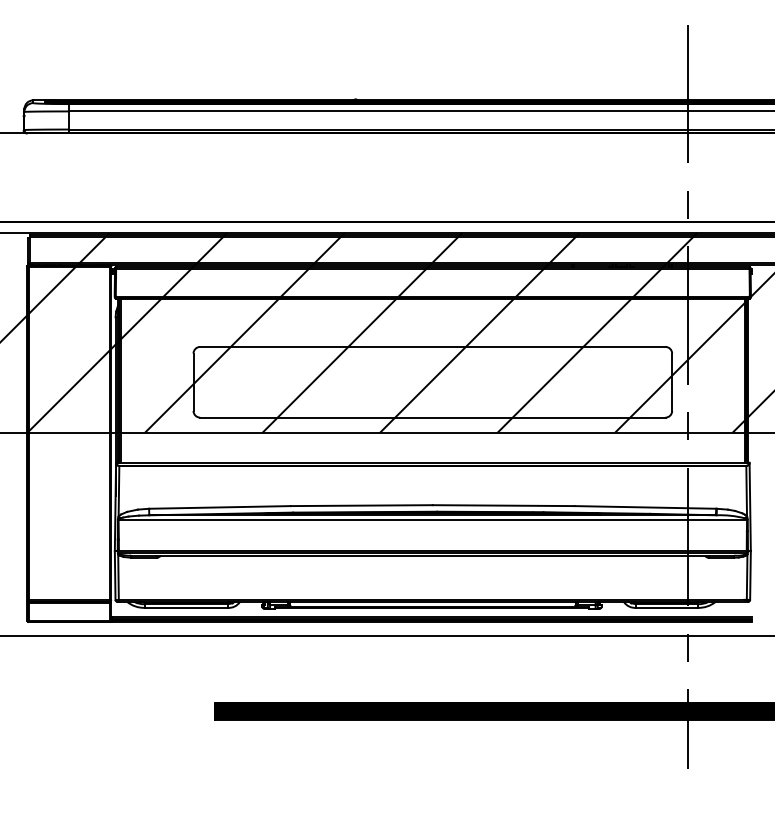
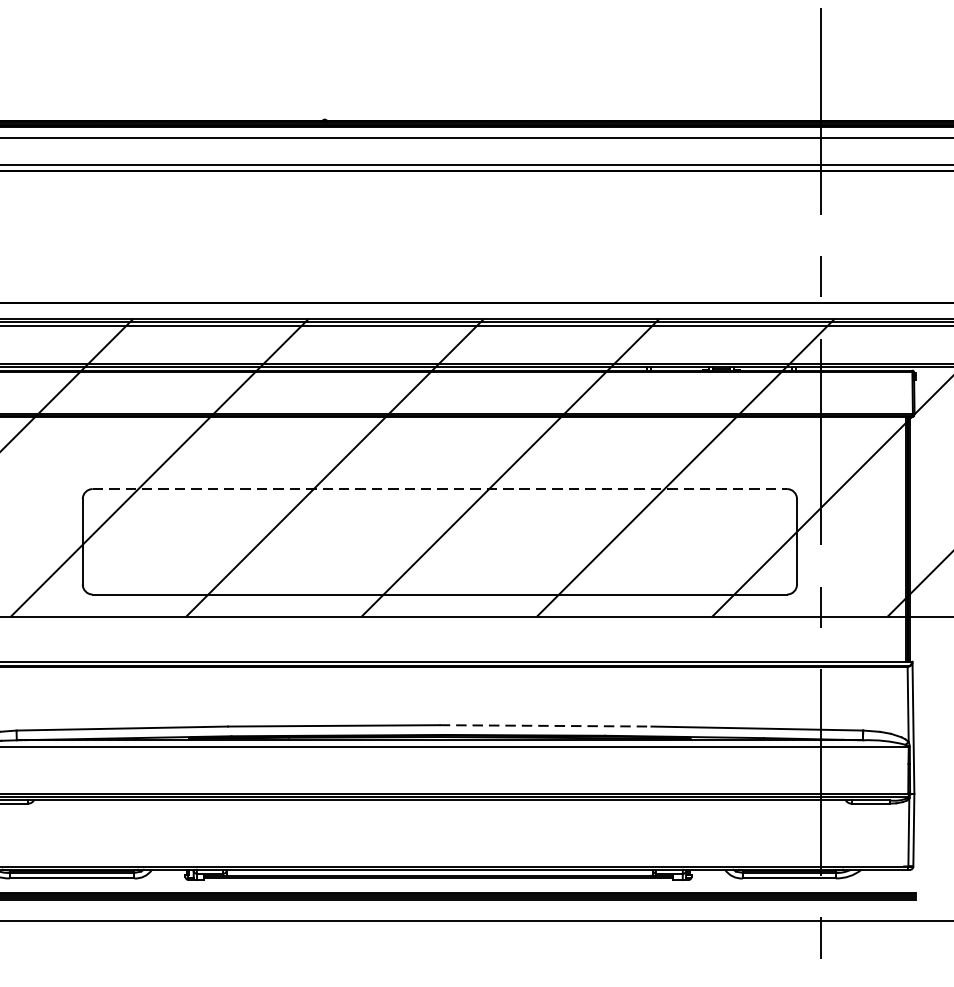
line: (432, 346) -> (439, 488), solid -> dashed
line: (503, 505) -> (545, 725), solid -> dashed

